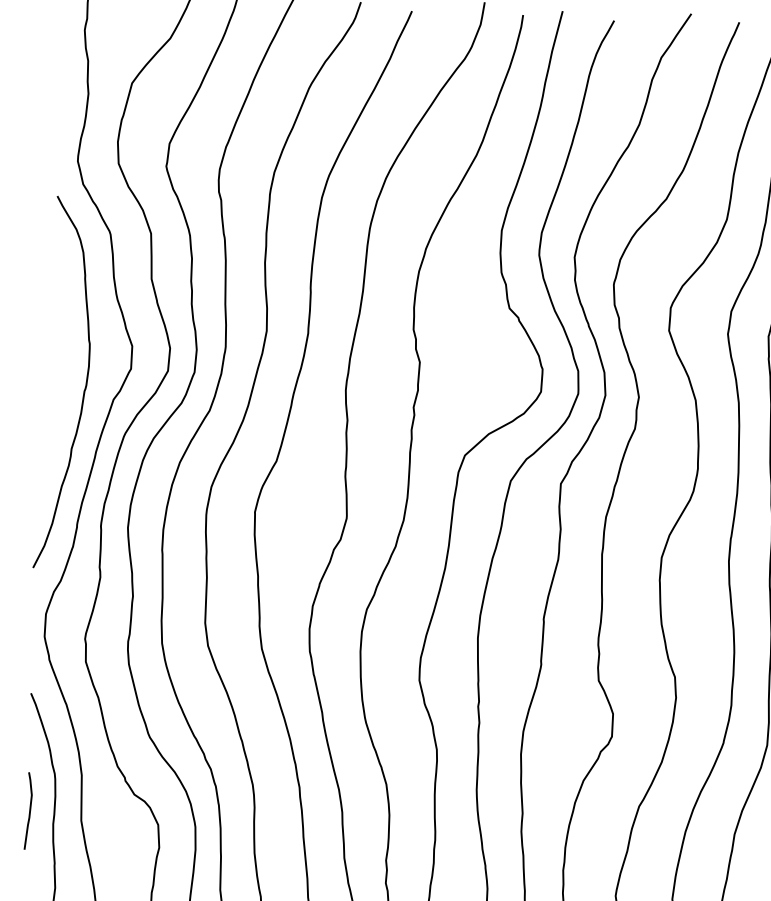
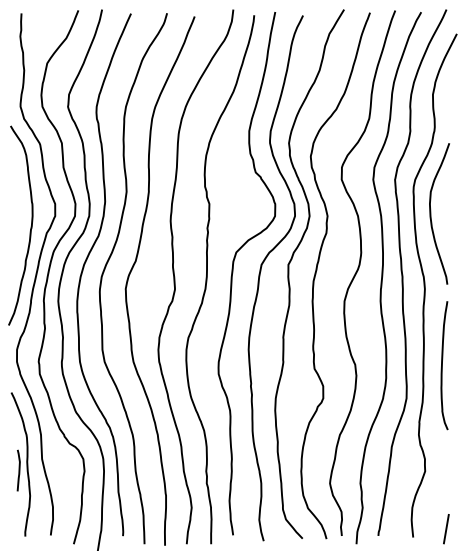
curve: (28, 810) -> (18, 470), moved

